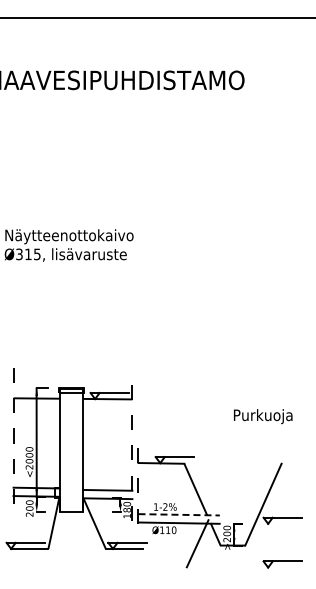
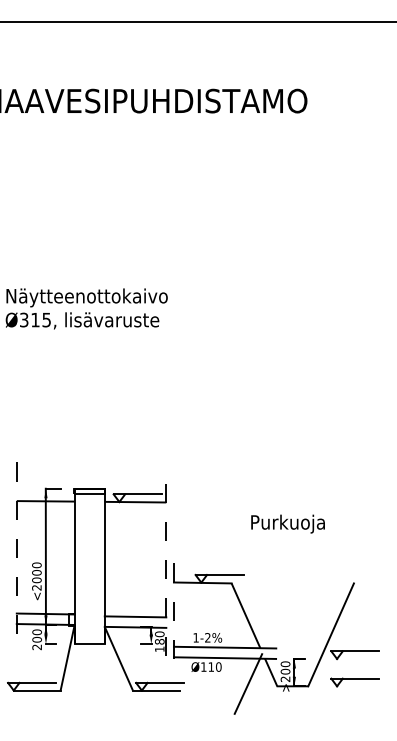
text: (263, 416) -> (288, 523), moved
line: (179, 514) -> (225, 647), dashed -> solid
part: (282, 564) -> (355, 682), moved

